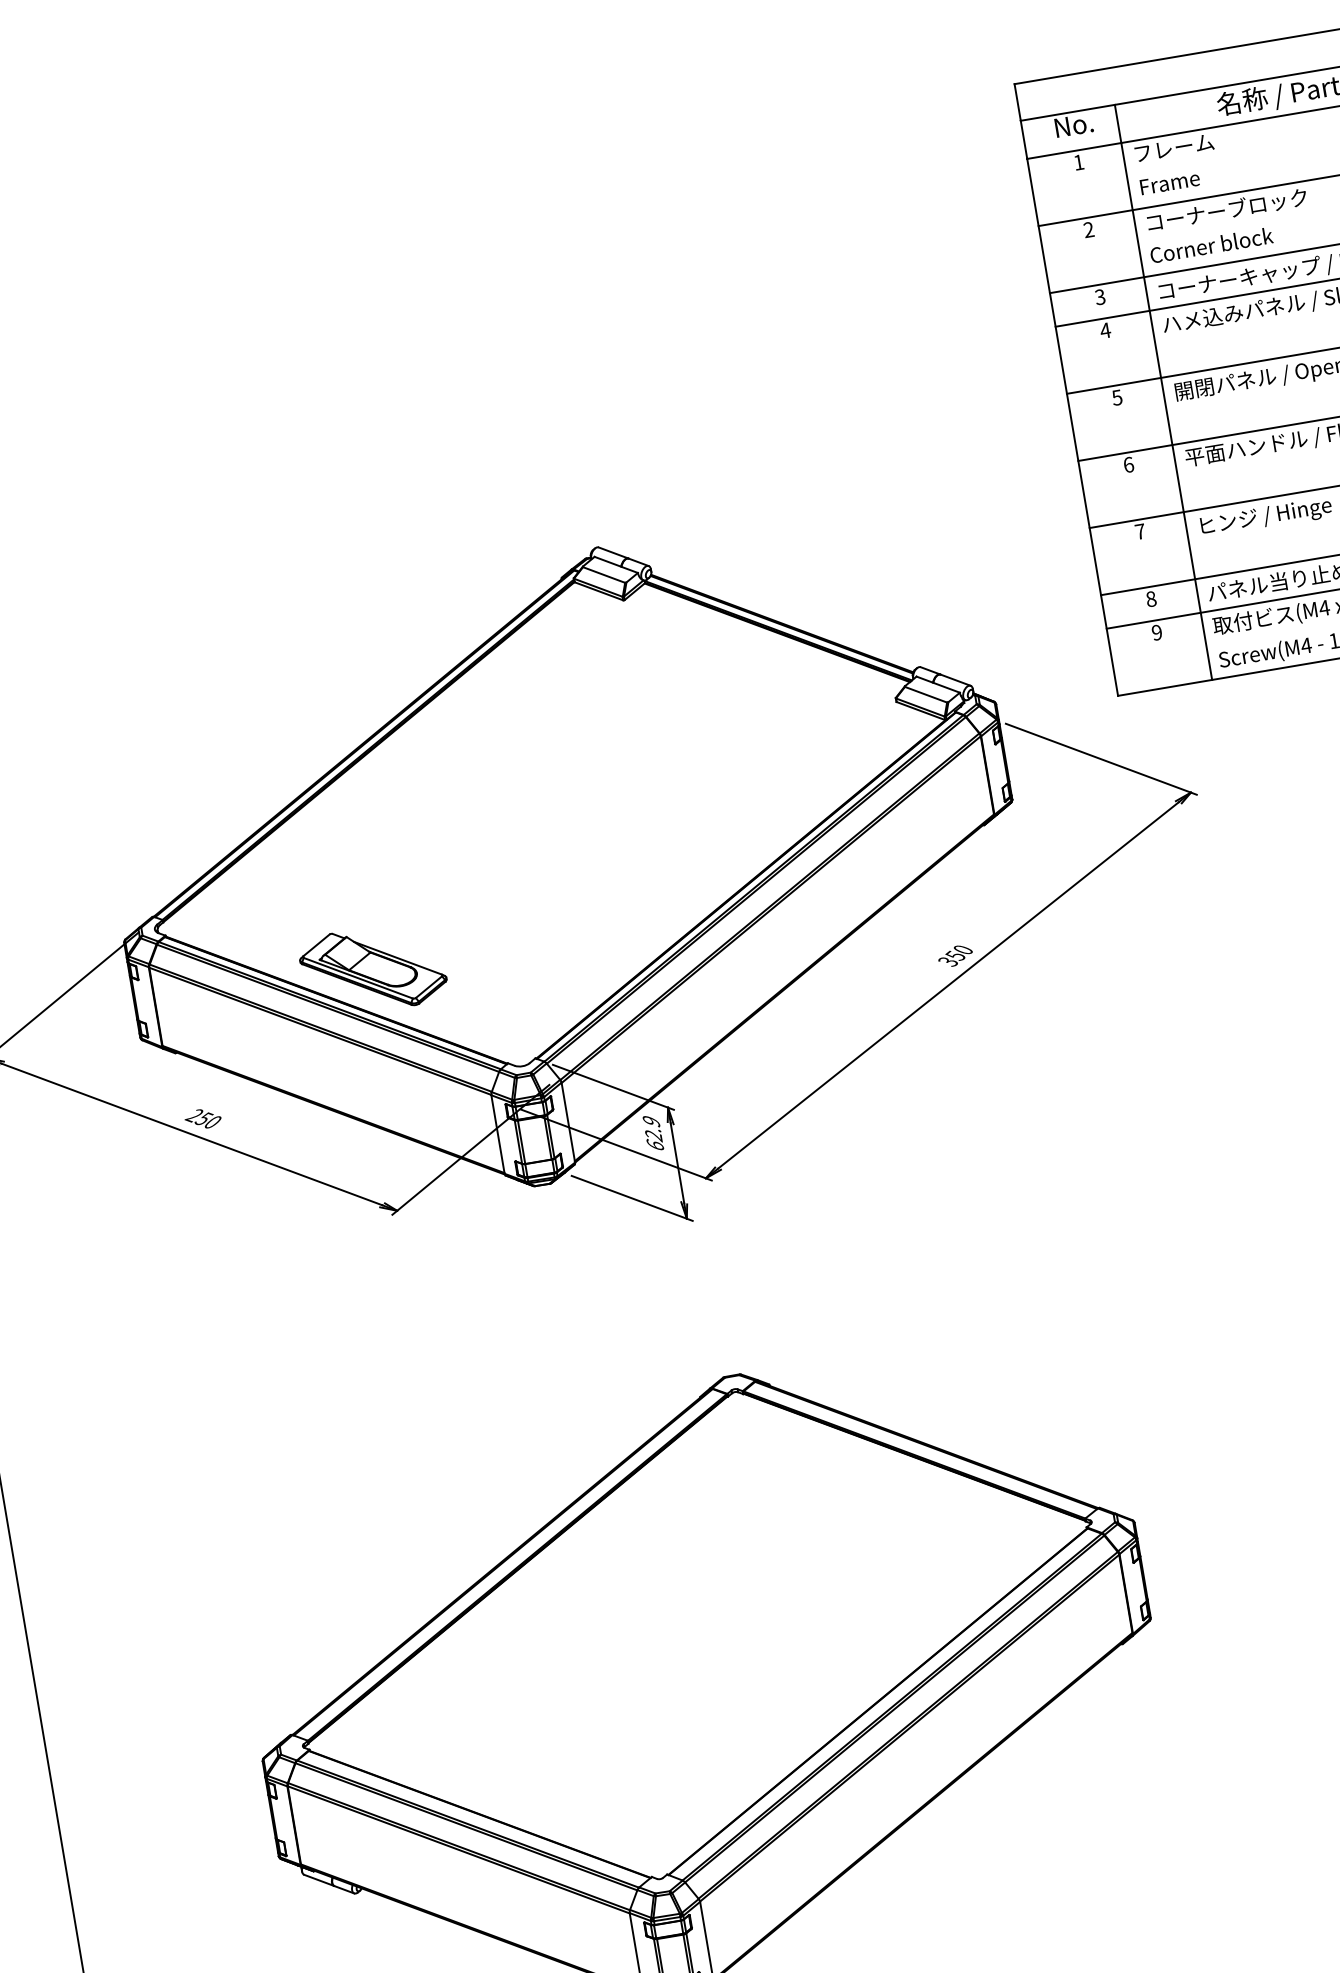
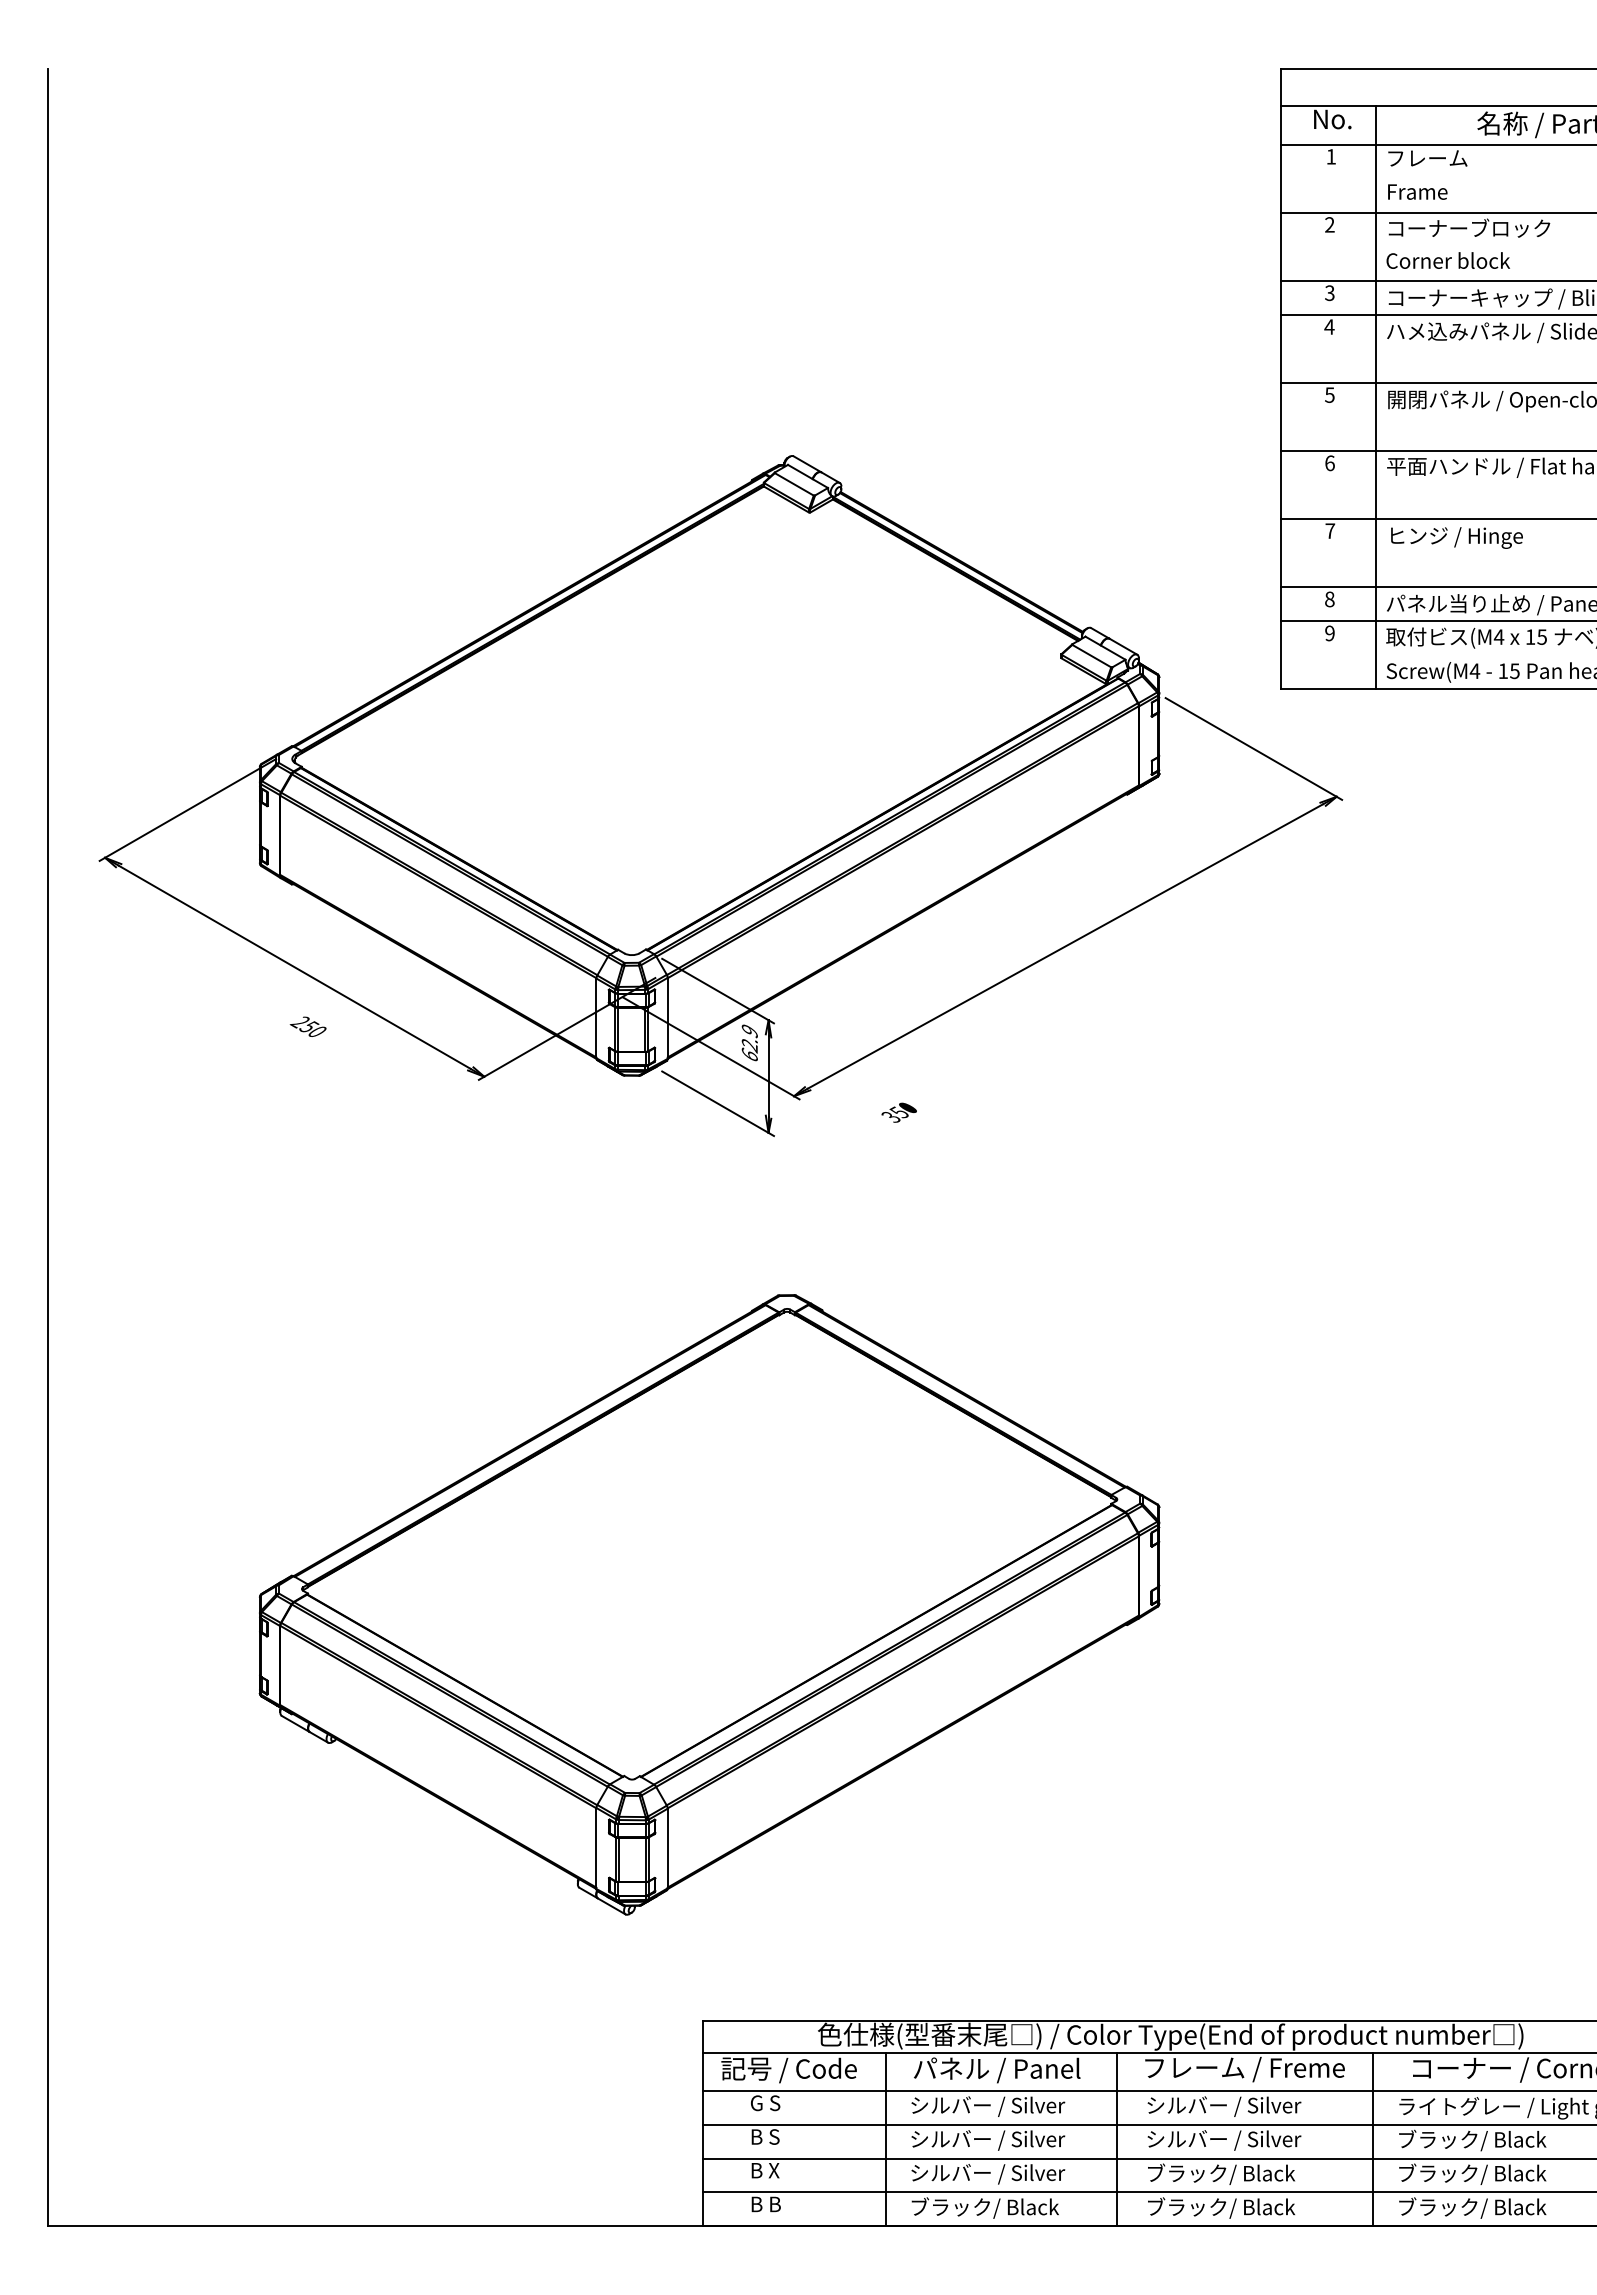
text: (954, 956) -> (898, 1112), moved
part: (372, 969) -> (500, 834), removed
text: (202, 1118) -> (307, 1026), moved

